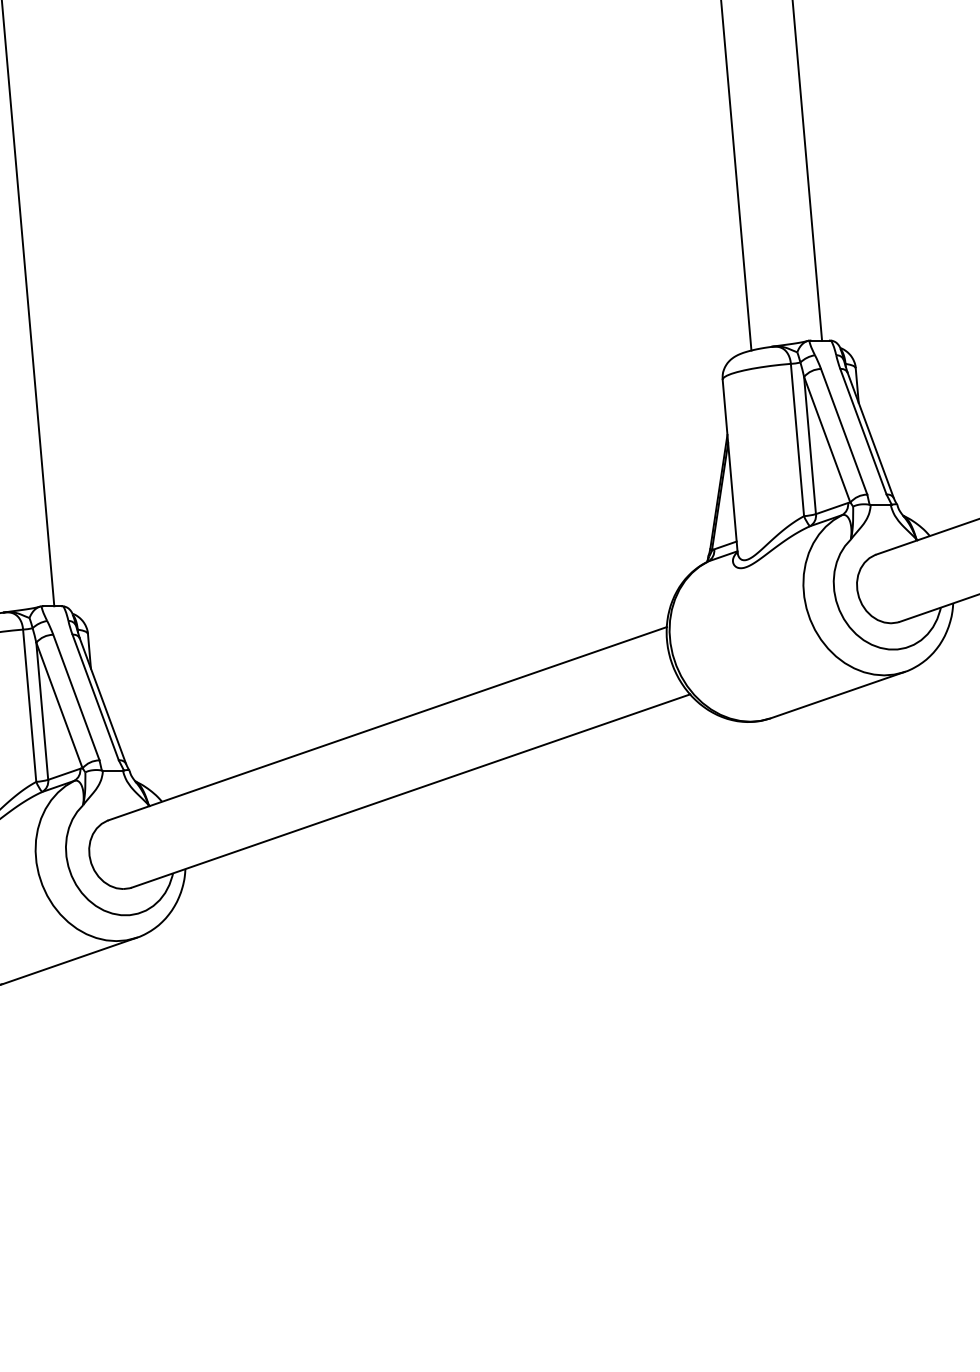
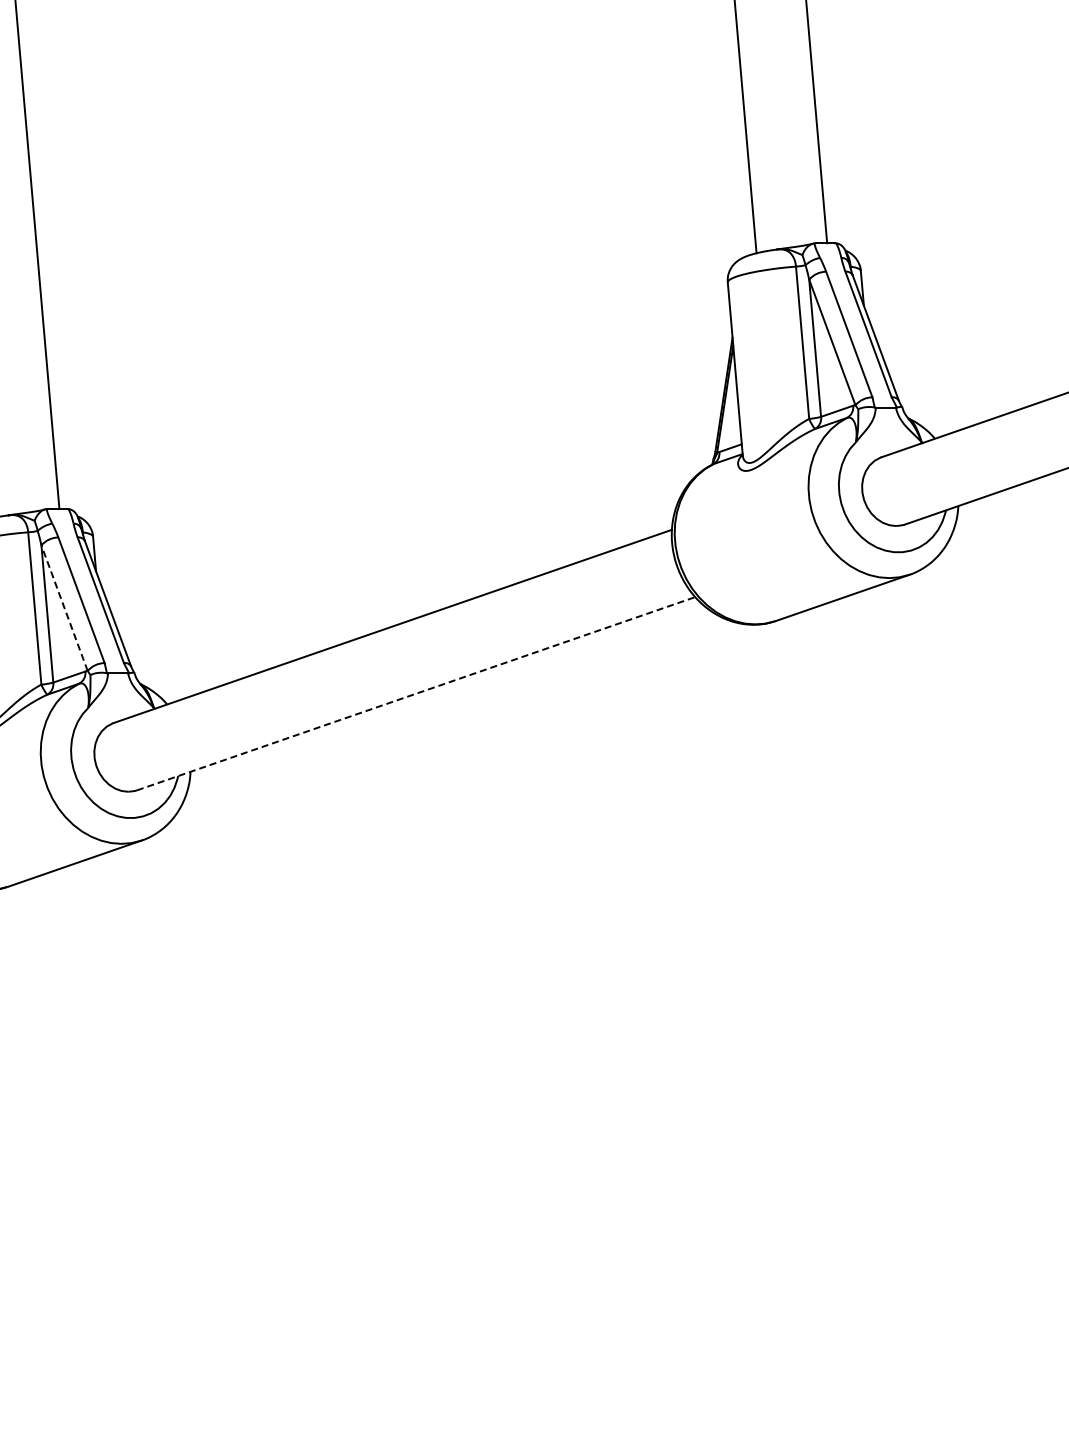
line: (59, 705) -> (64, 608), solid -> dashed
line: (411, 790) -> (416, 693), solid -> dashed

